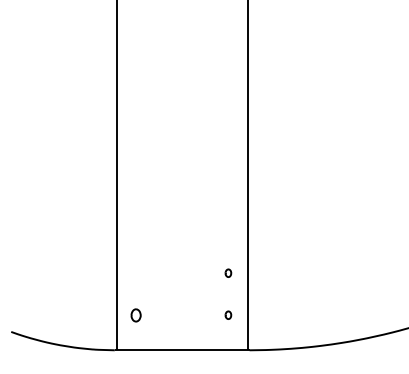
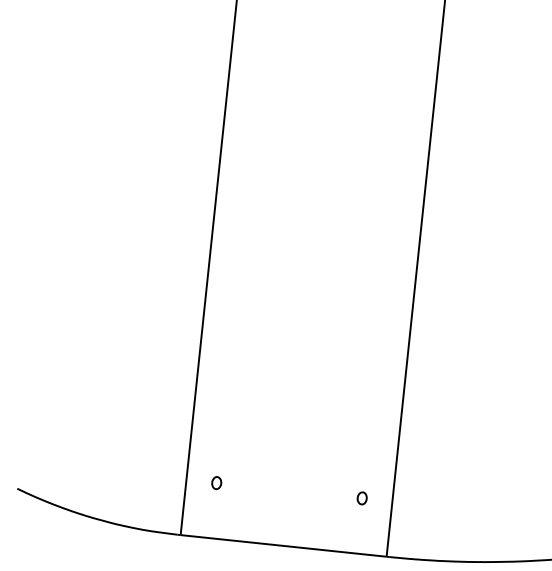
part: (228, 272) -> (369, 431), removed
part: (135, 314) -> (215, 481), size x0.62

